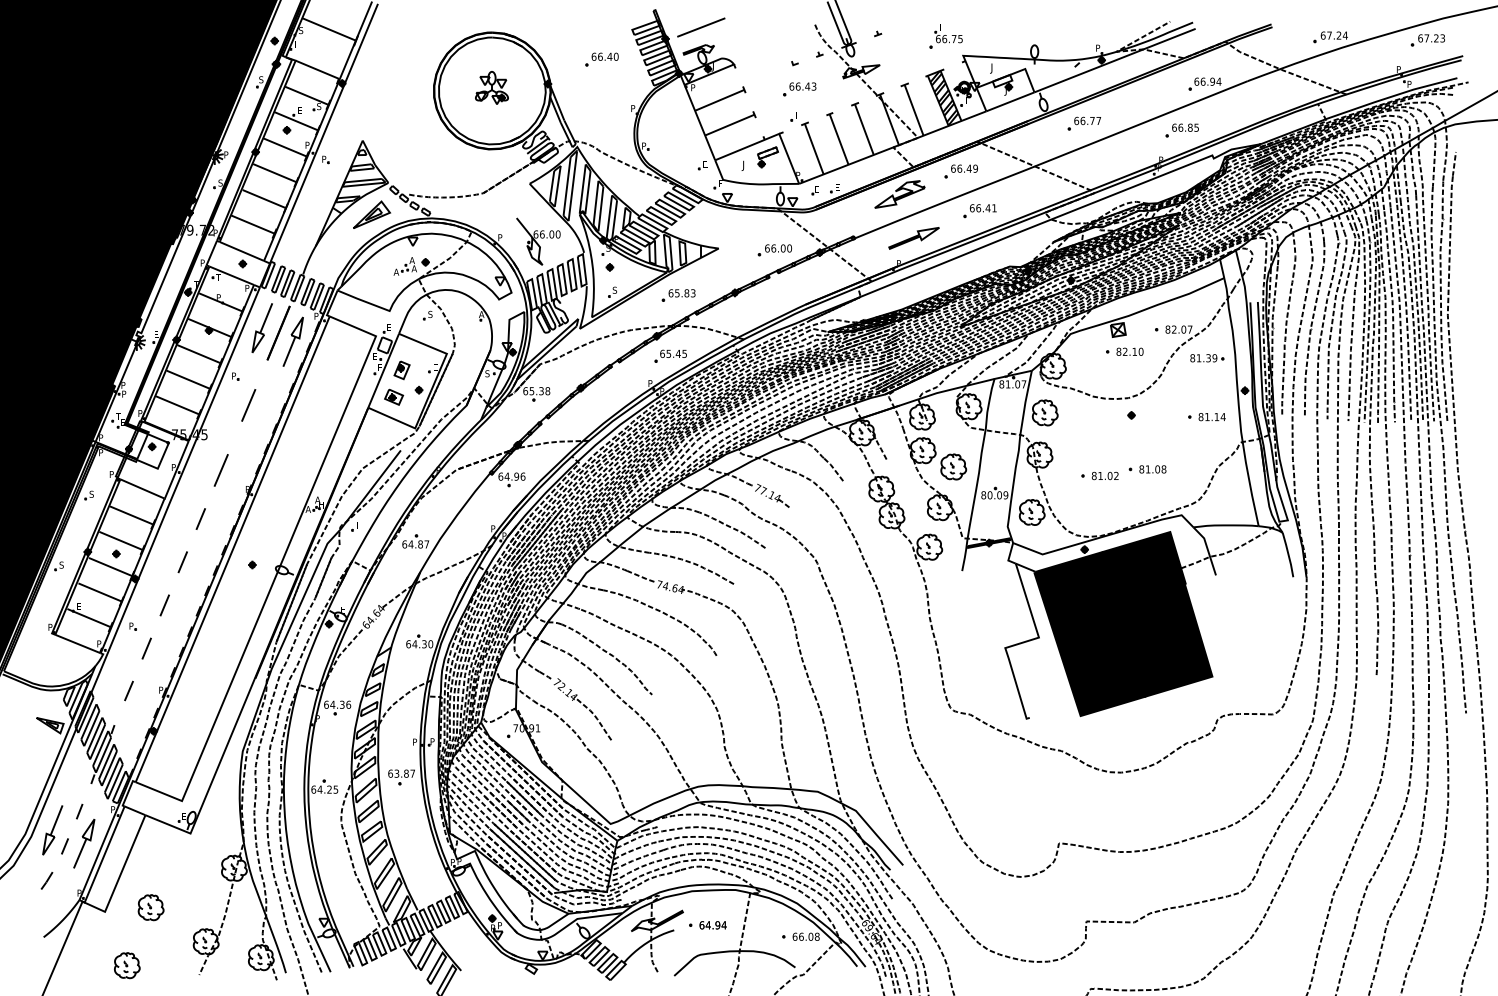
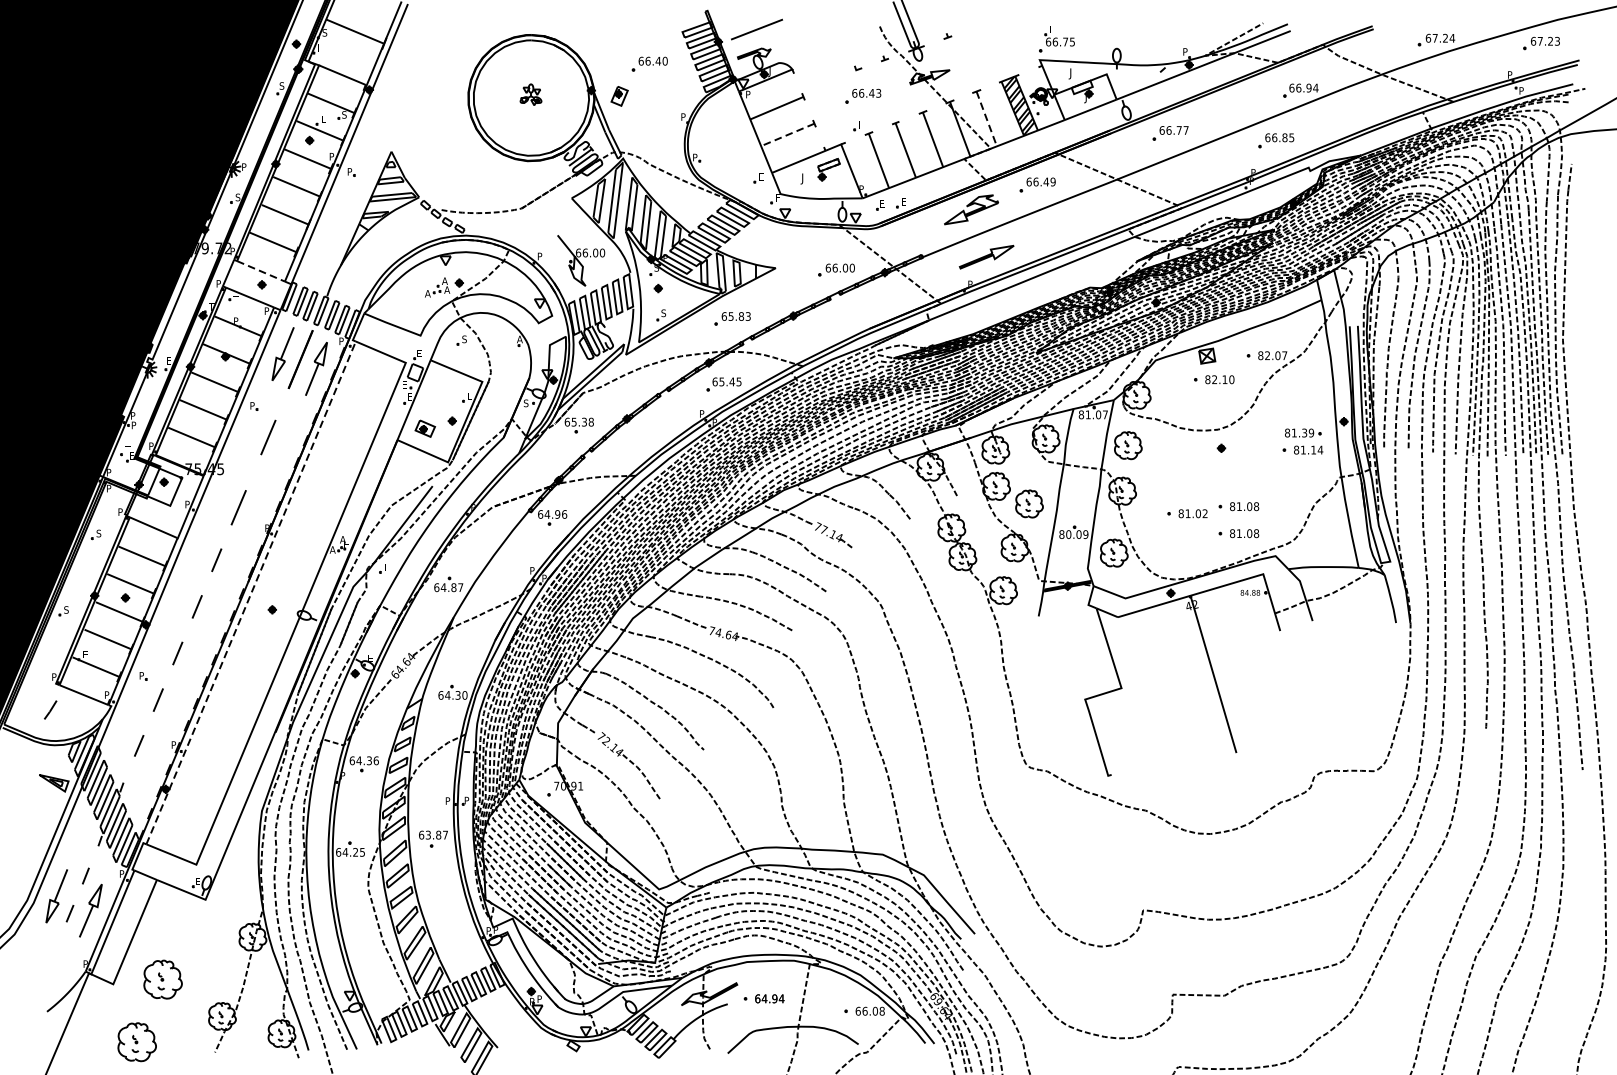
part: (945, 36) -> (1056, 39), moved
part: (491, 87) -> (530, 94), size x0.6
line: (914, 110) -> (987, 119), solid -> dashed
line: (729, 125) -> (787, 135), solid -> dashed
part: (979, 211) -> (1057, 228), removed
part: (372, 214) -> (402, 231), removed
line: (242, 251) -> (261, 271), solid -> dashed
part: (1207, 358) -> (1303, 433), moved
part: (401, 370) -> (619, 96), moved
part: (1147, 494) -> (1238, 533), added
line: (232, 549) -> (250, 593), solid -> dashed
fill: (1123, 624) -> (1212, 674), removed
line: (46, 880) -> (50, 709), moved
part: (150, 907) -> (162, 979), size x1.4
part: (127, 965) -> (137, 1042), size x1.4

